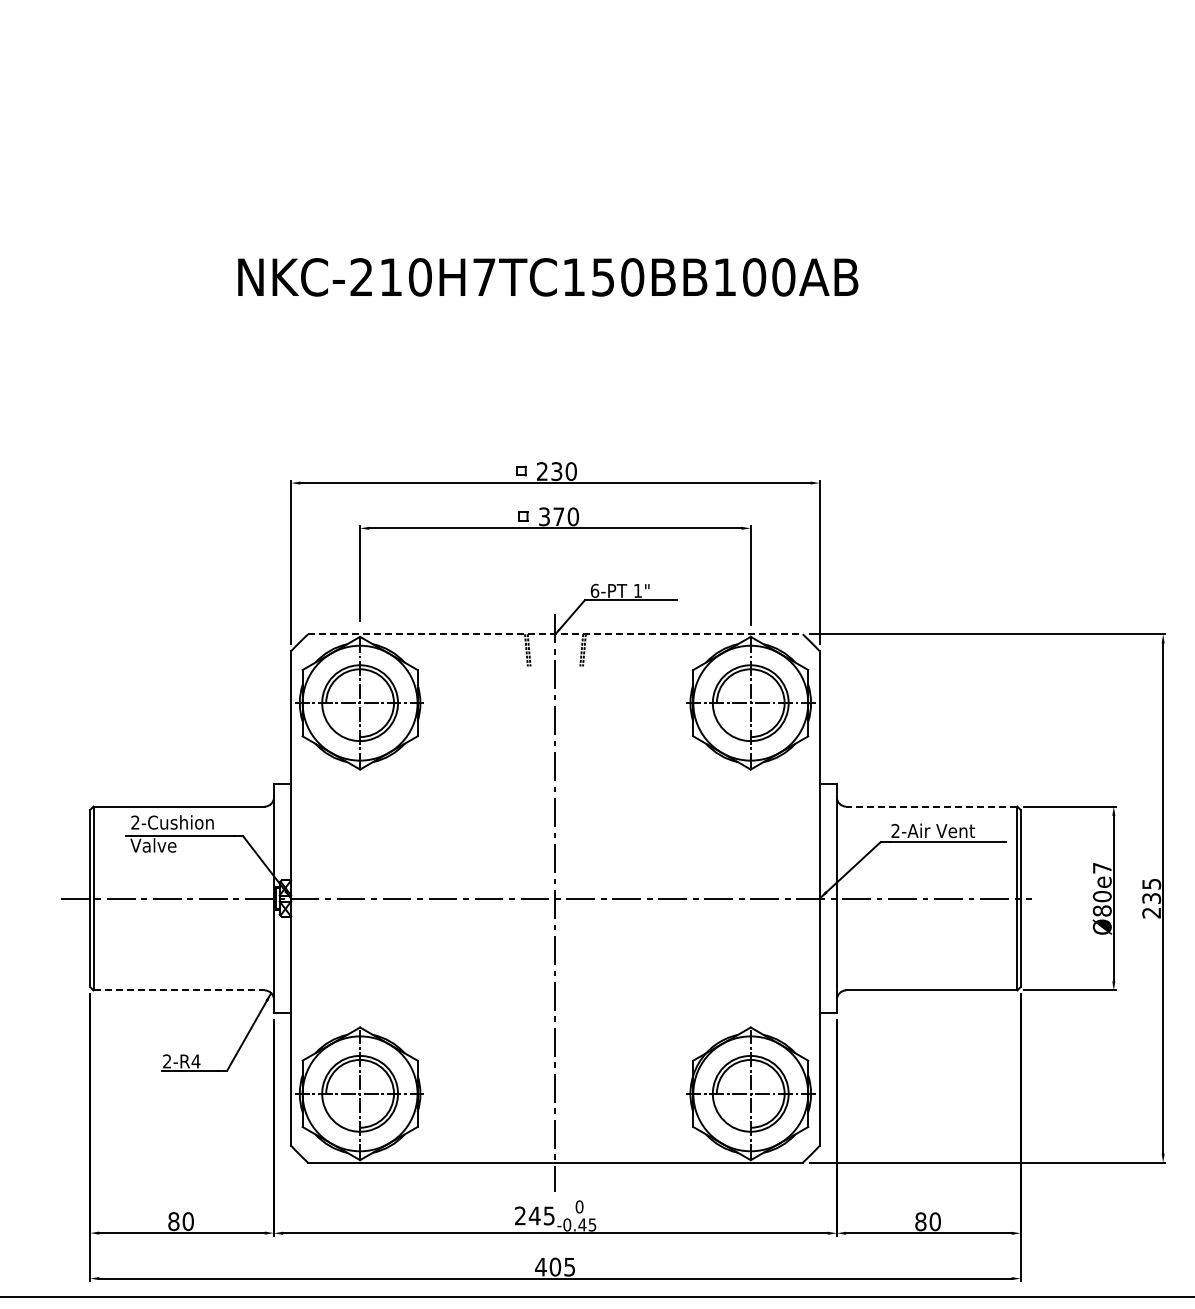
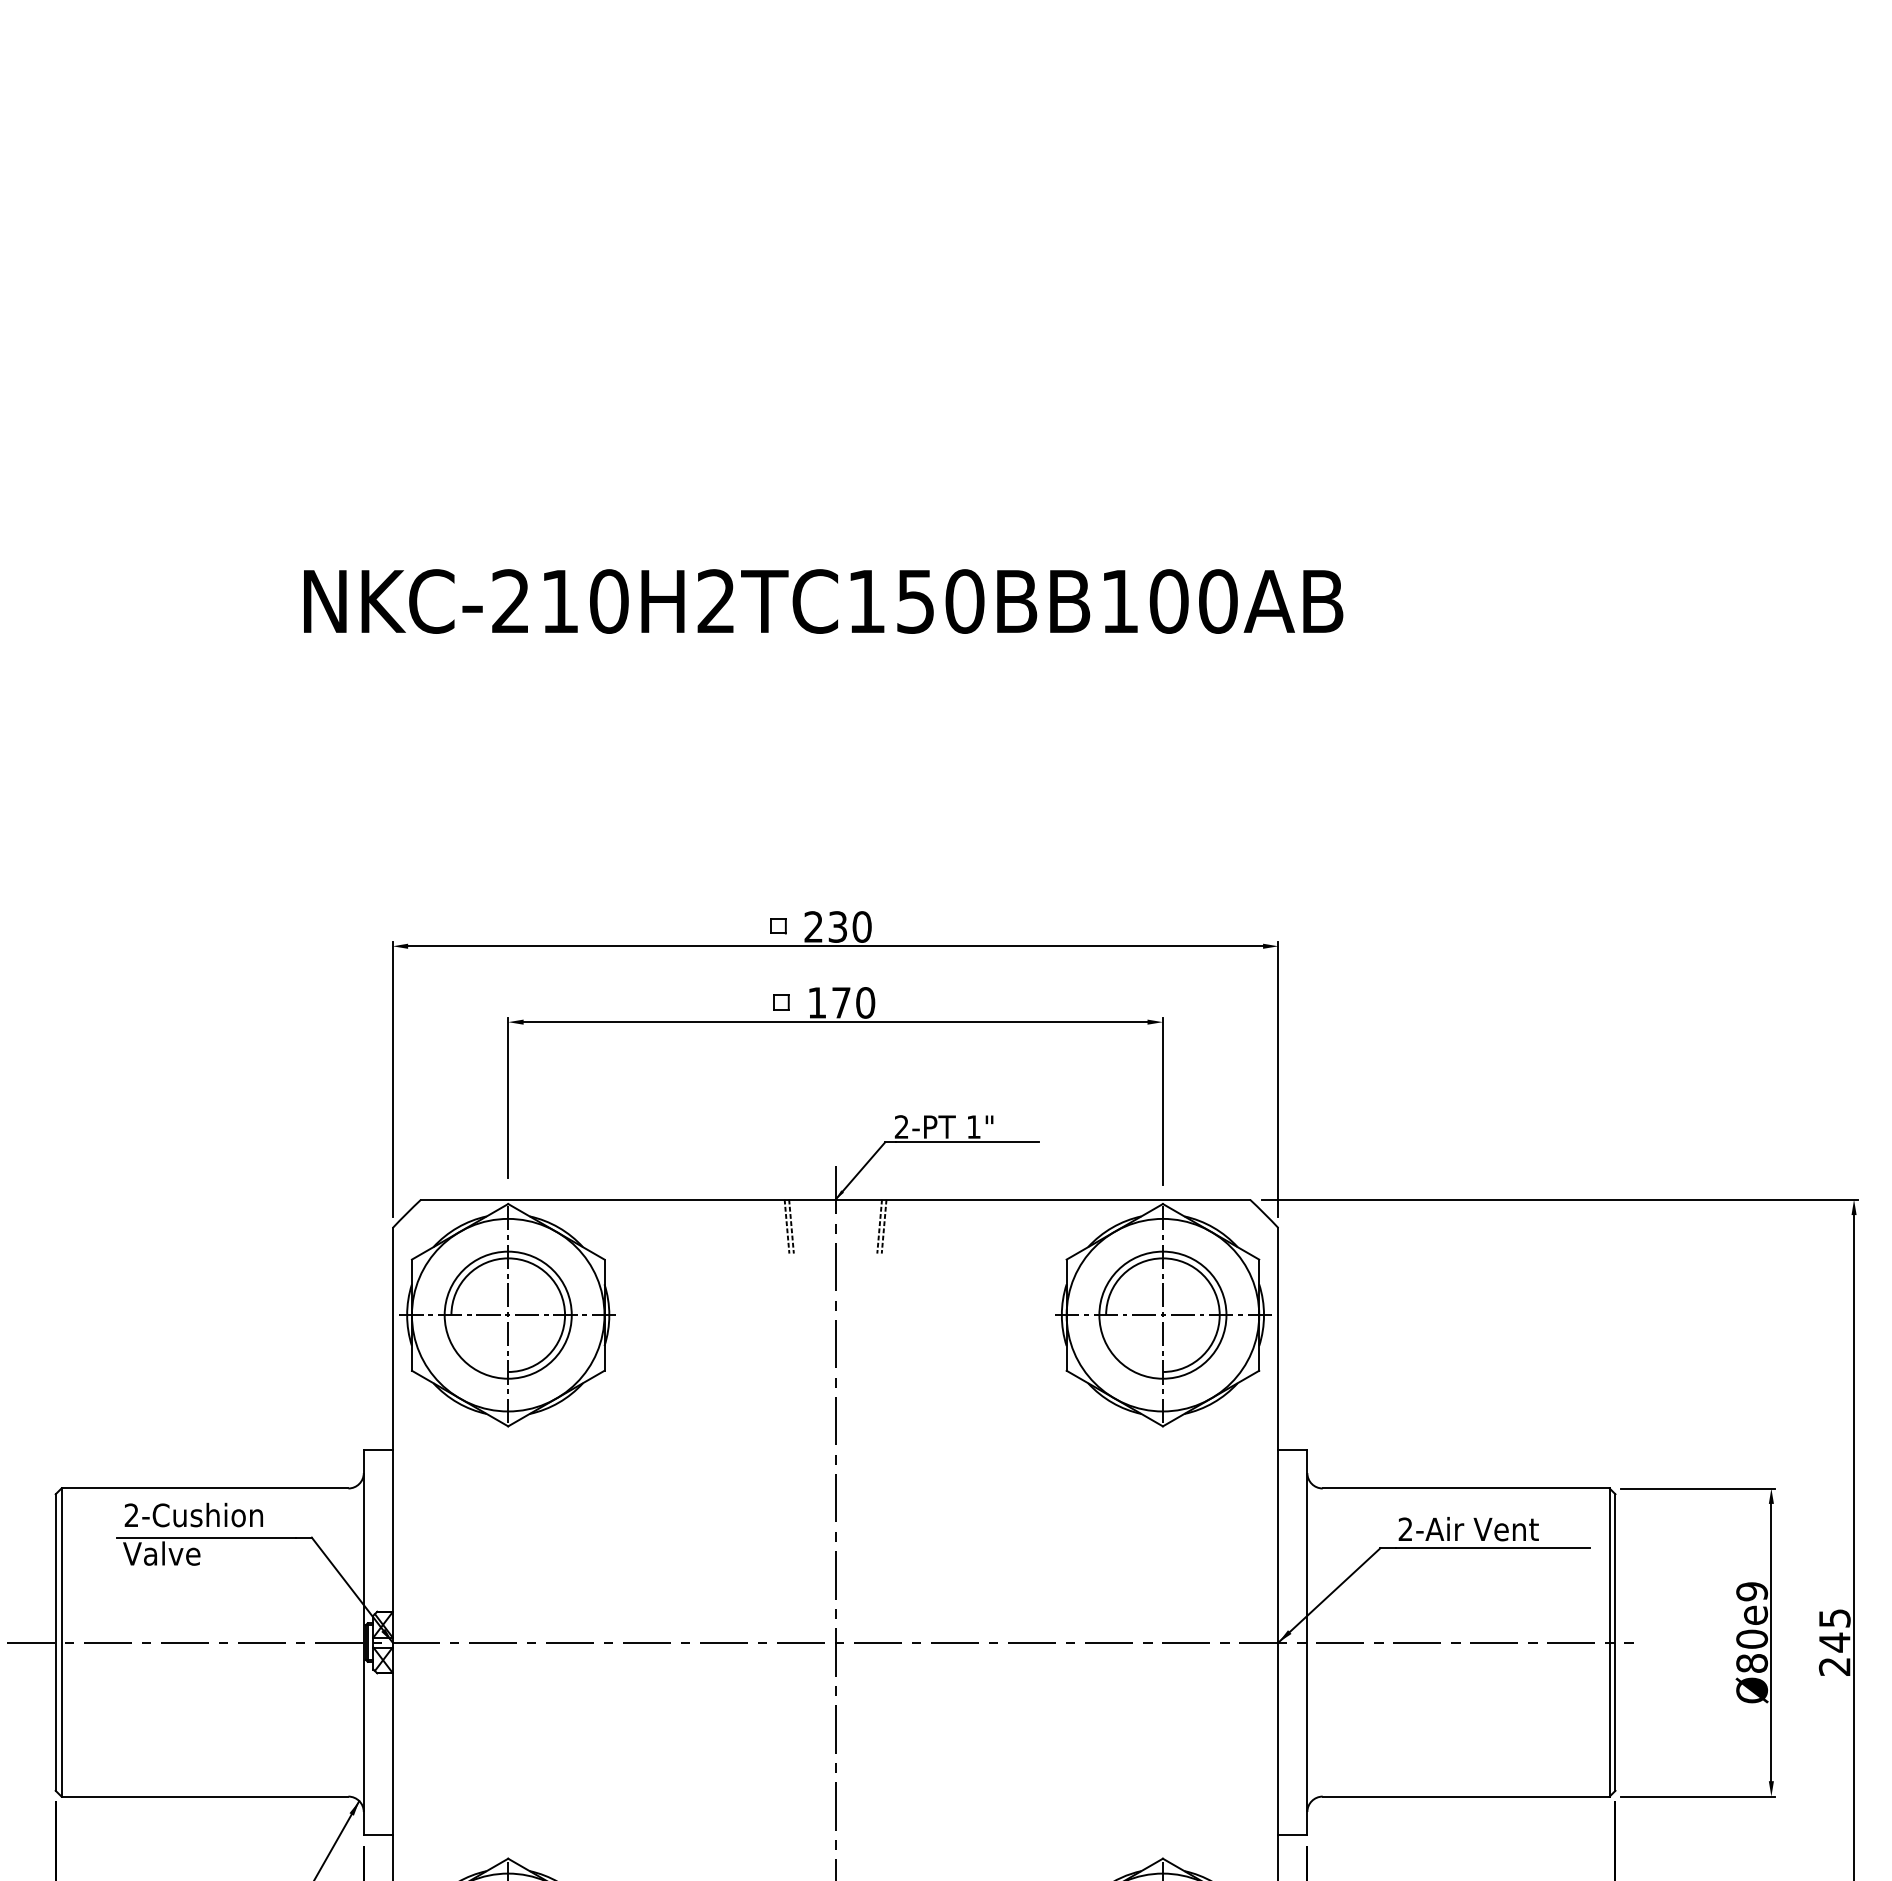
text: (484, 276) -> (716, 600), NKC-210H7TC150BB100AB -> NKC-210H2TC150BB100AB
text: (544, 516) -> (817, 1002), 370 -> 170
text: (594, 590) -> (901, 1126), 6-PT -> 2-PT
line: (555, 634) -> (835, 1200), dashed -> solid
line: (931, 806) -> (1465, 1488), dashed -> solid
text: (1101, 867) -> (1750, 1590), Ø80e7 -> Ø80e9
text: (1151, 898) -> (1834, 1642), 235 -> 245
line: (179, 990) -> (205, 1796), dashed -> solid

